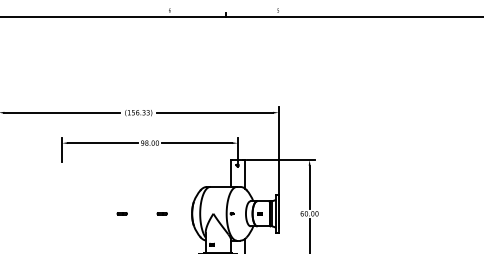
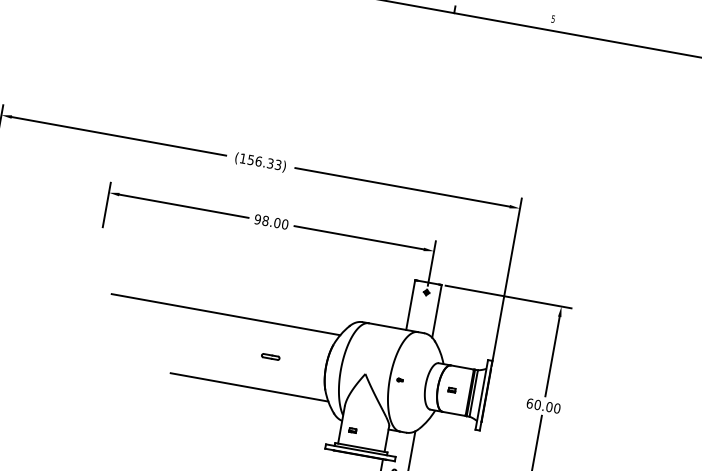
line: (134, 195) -> (225, 313), added
part: (121, 213) -> (195, 342), removed
line: (153, 231) -> (248, 386), added

